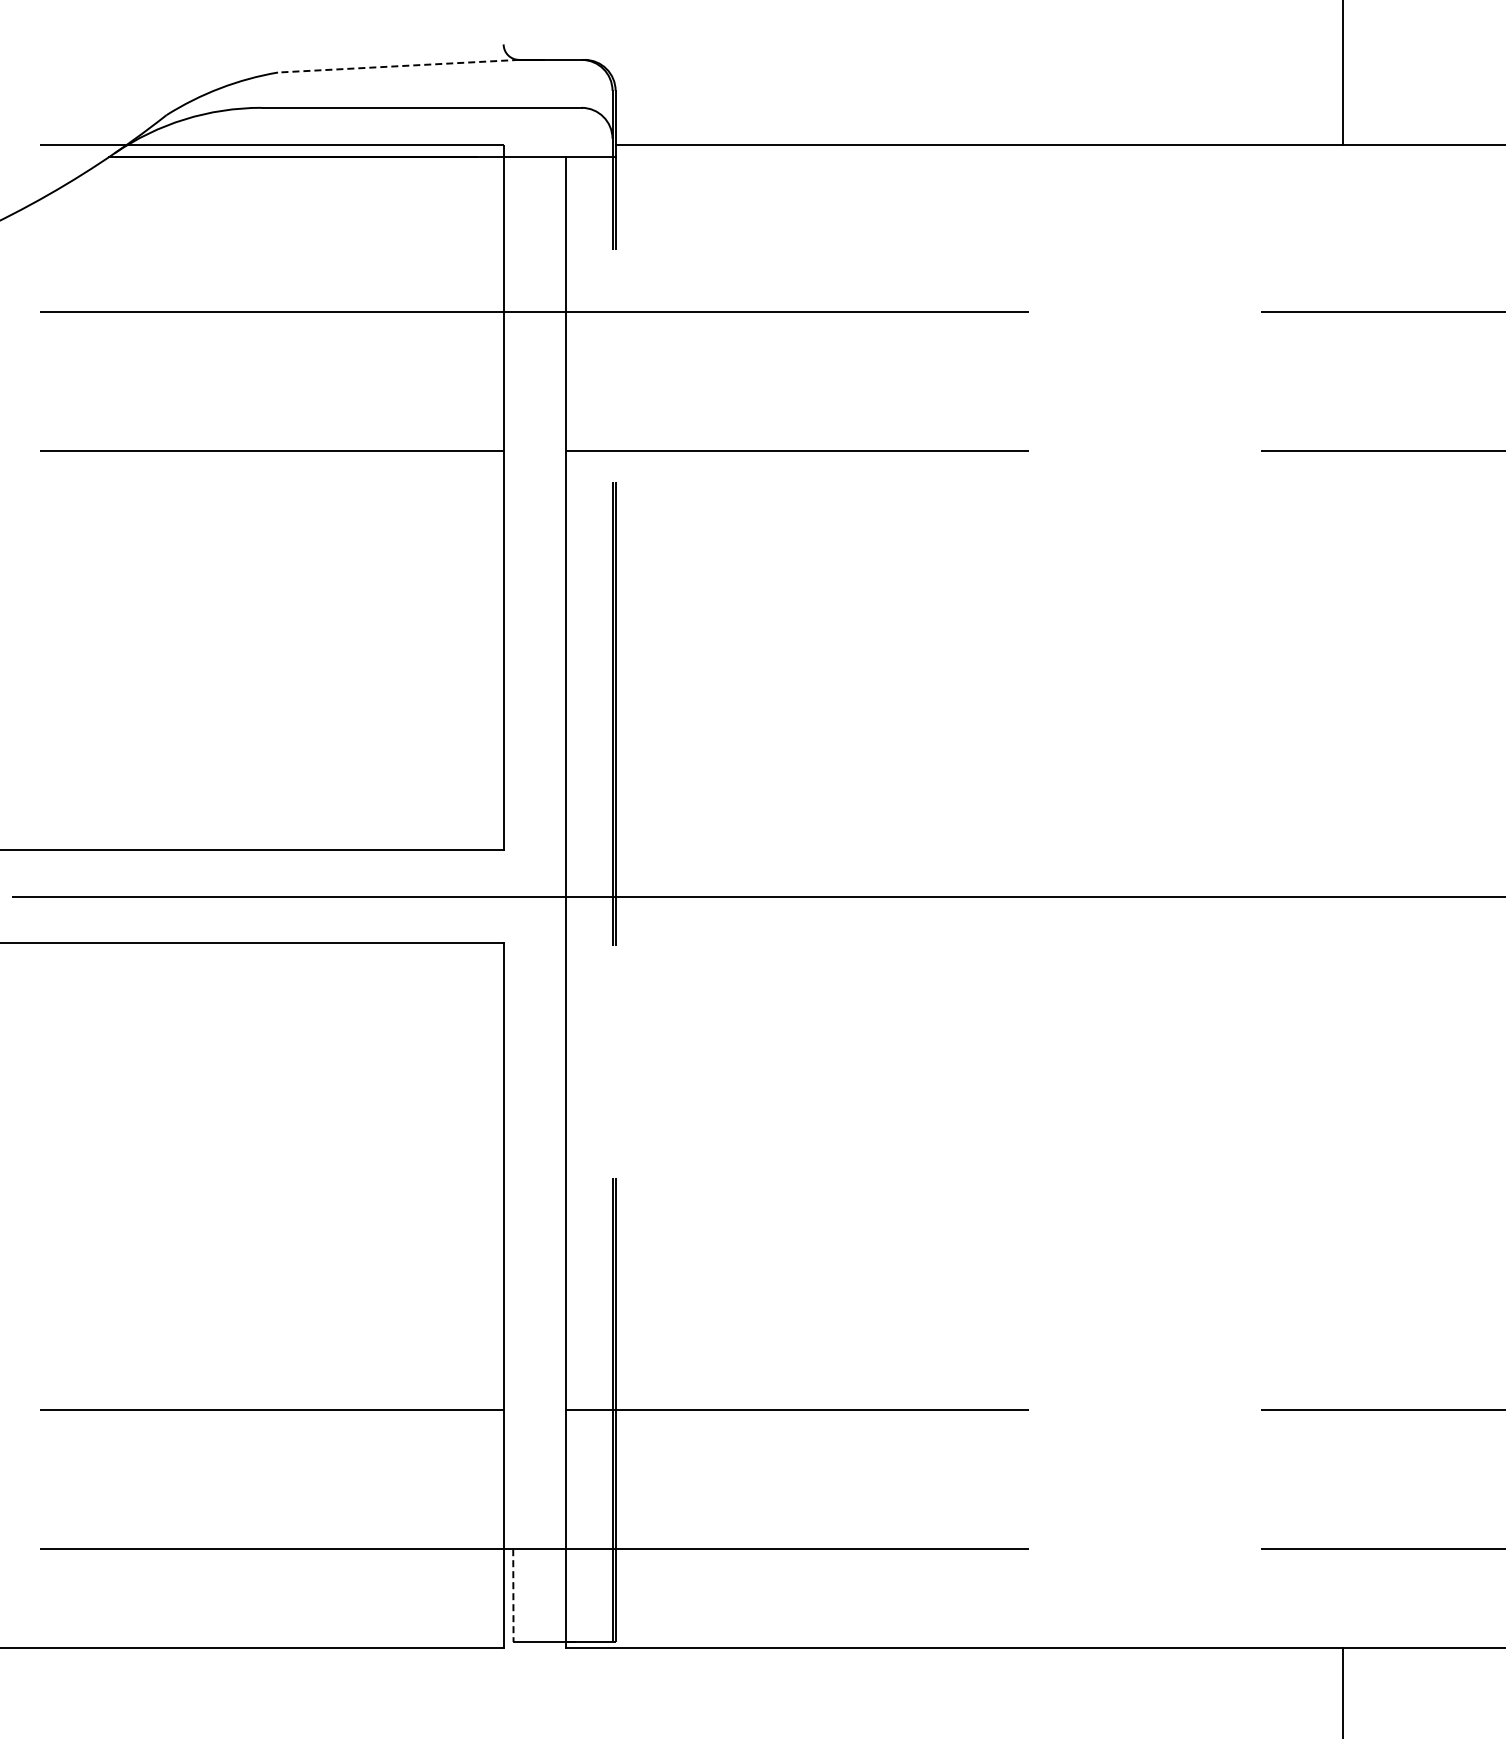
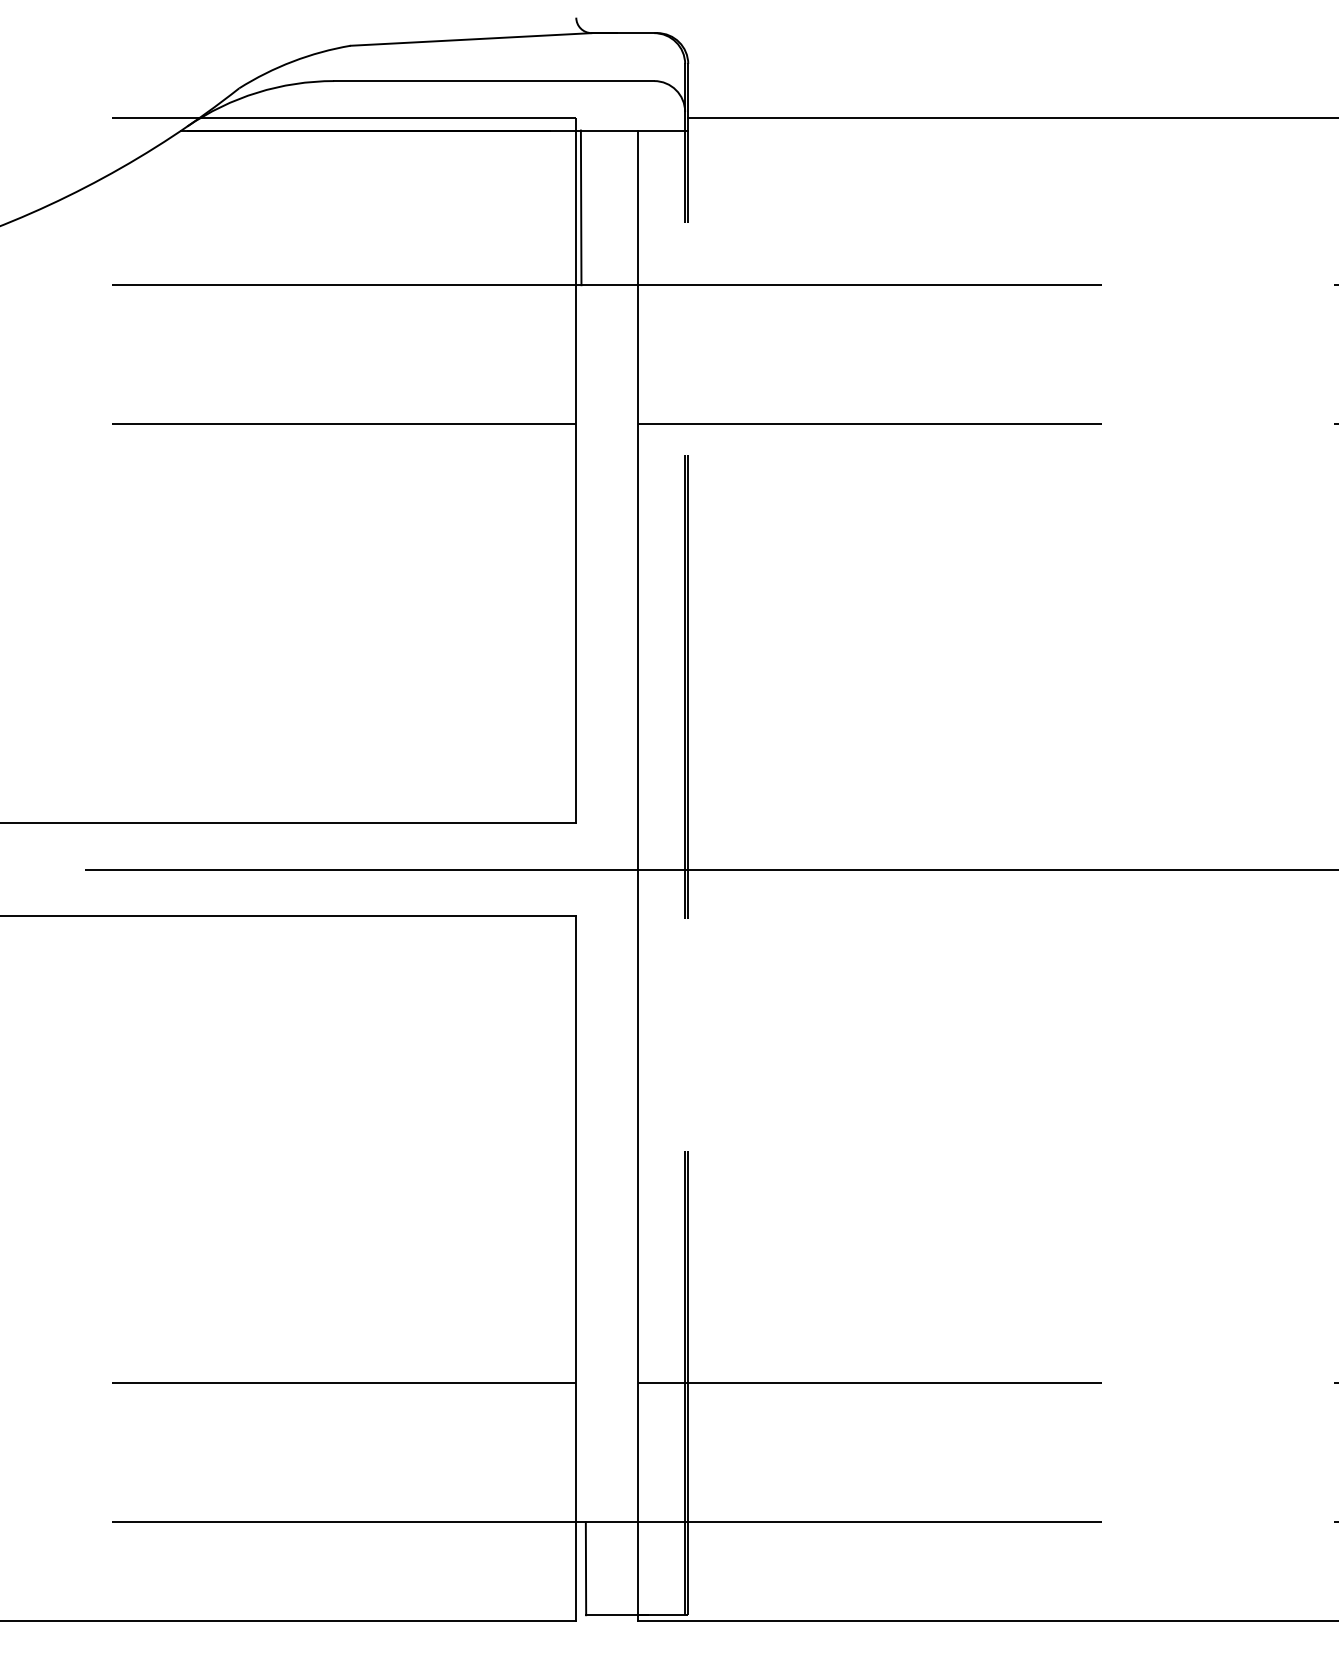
line: (398, 66) -> (471, 39), dashed -> solid
line: (508, 234) -> (581, 207), added
line: (513, 1596) -> (586, 1569), dashed -> solid

